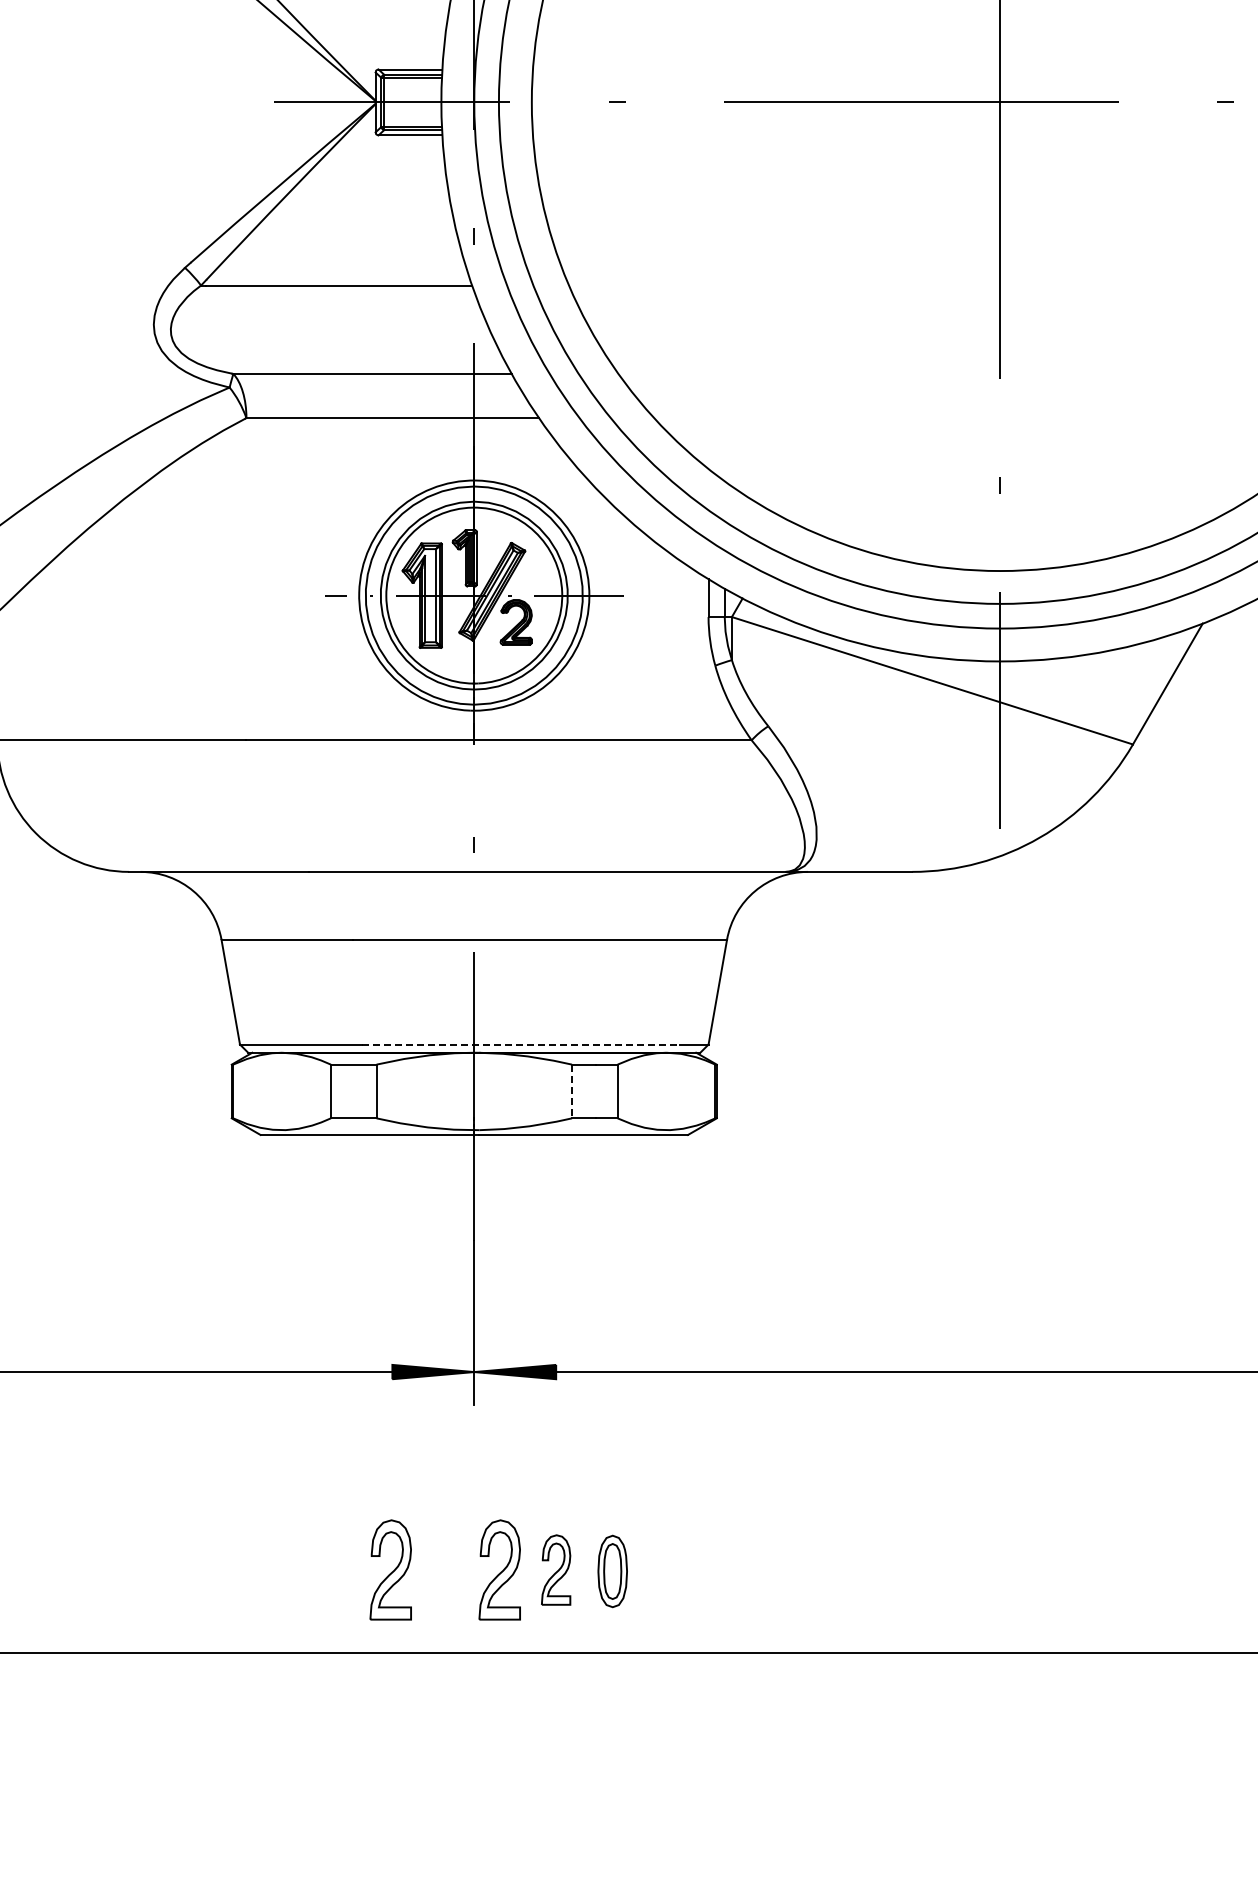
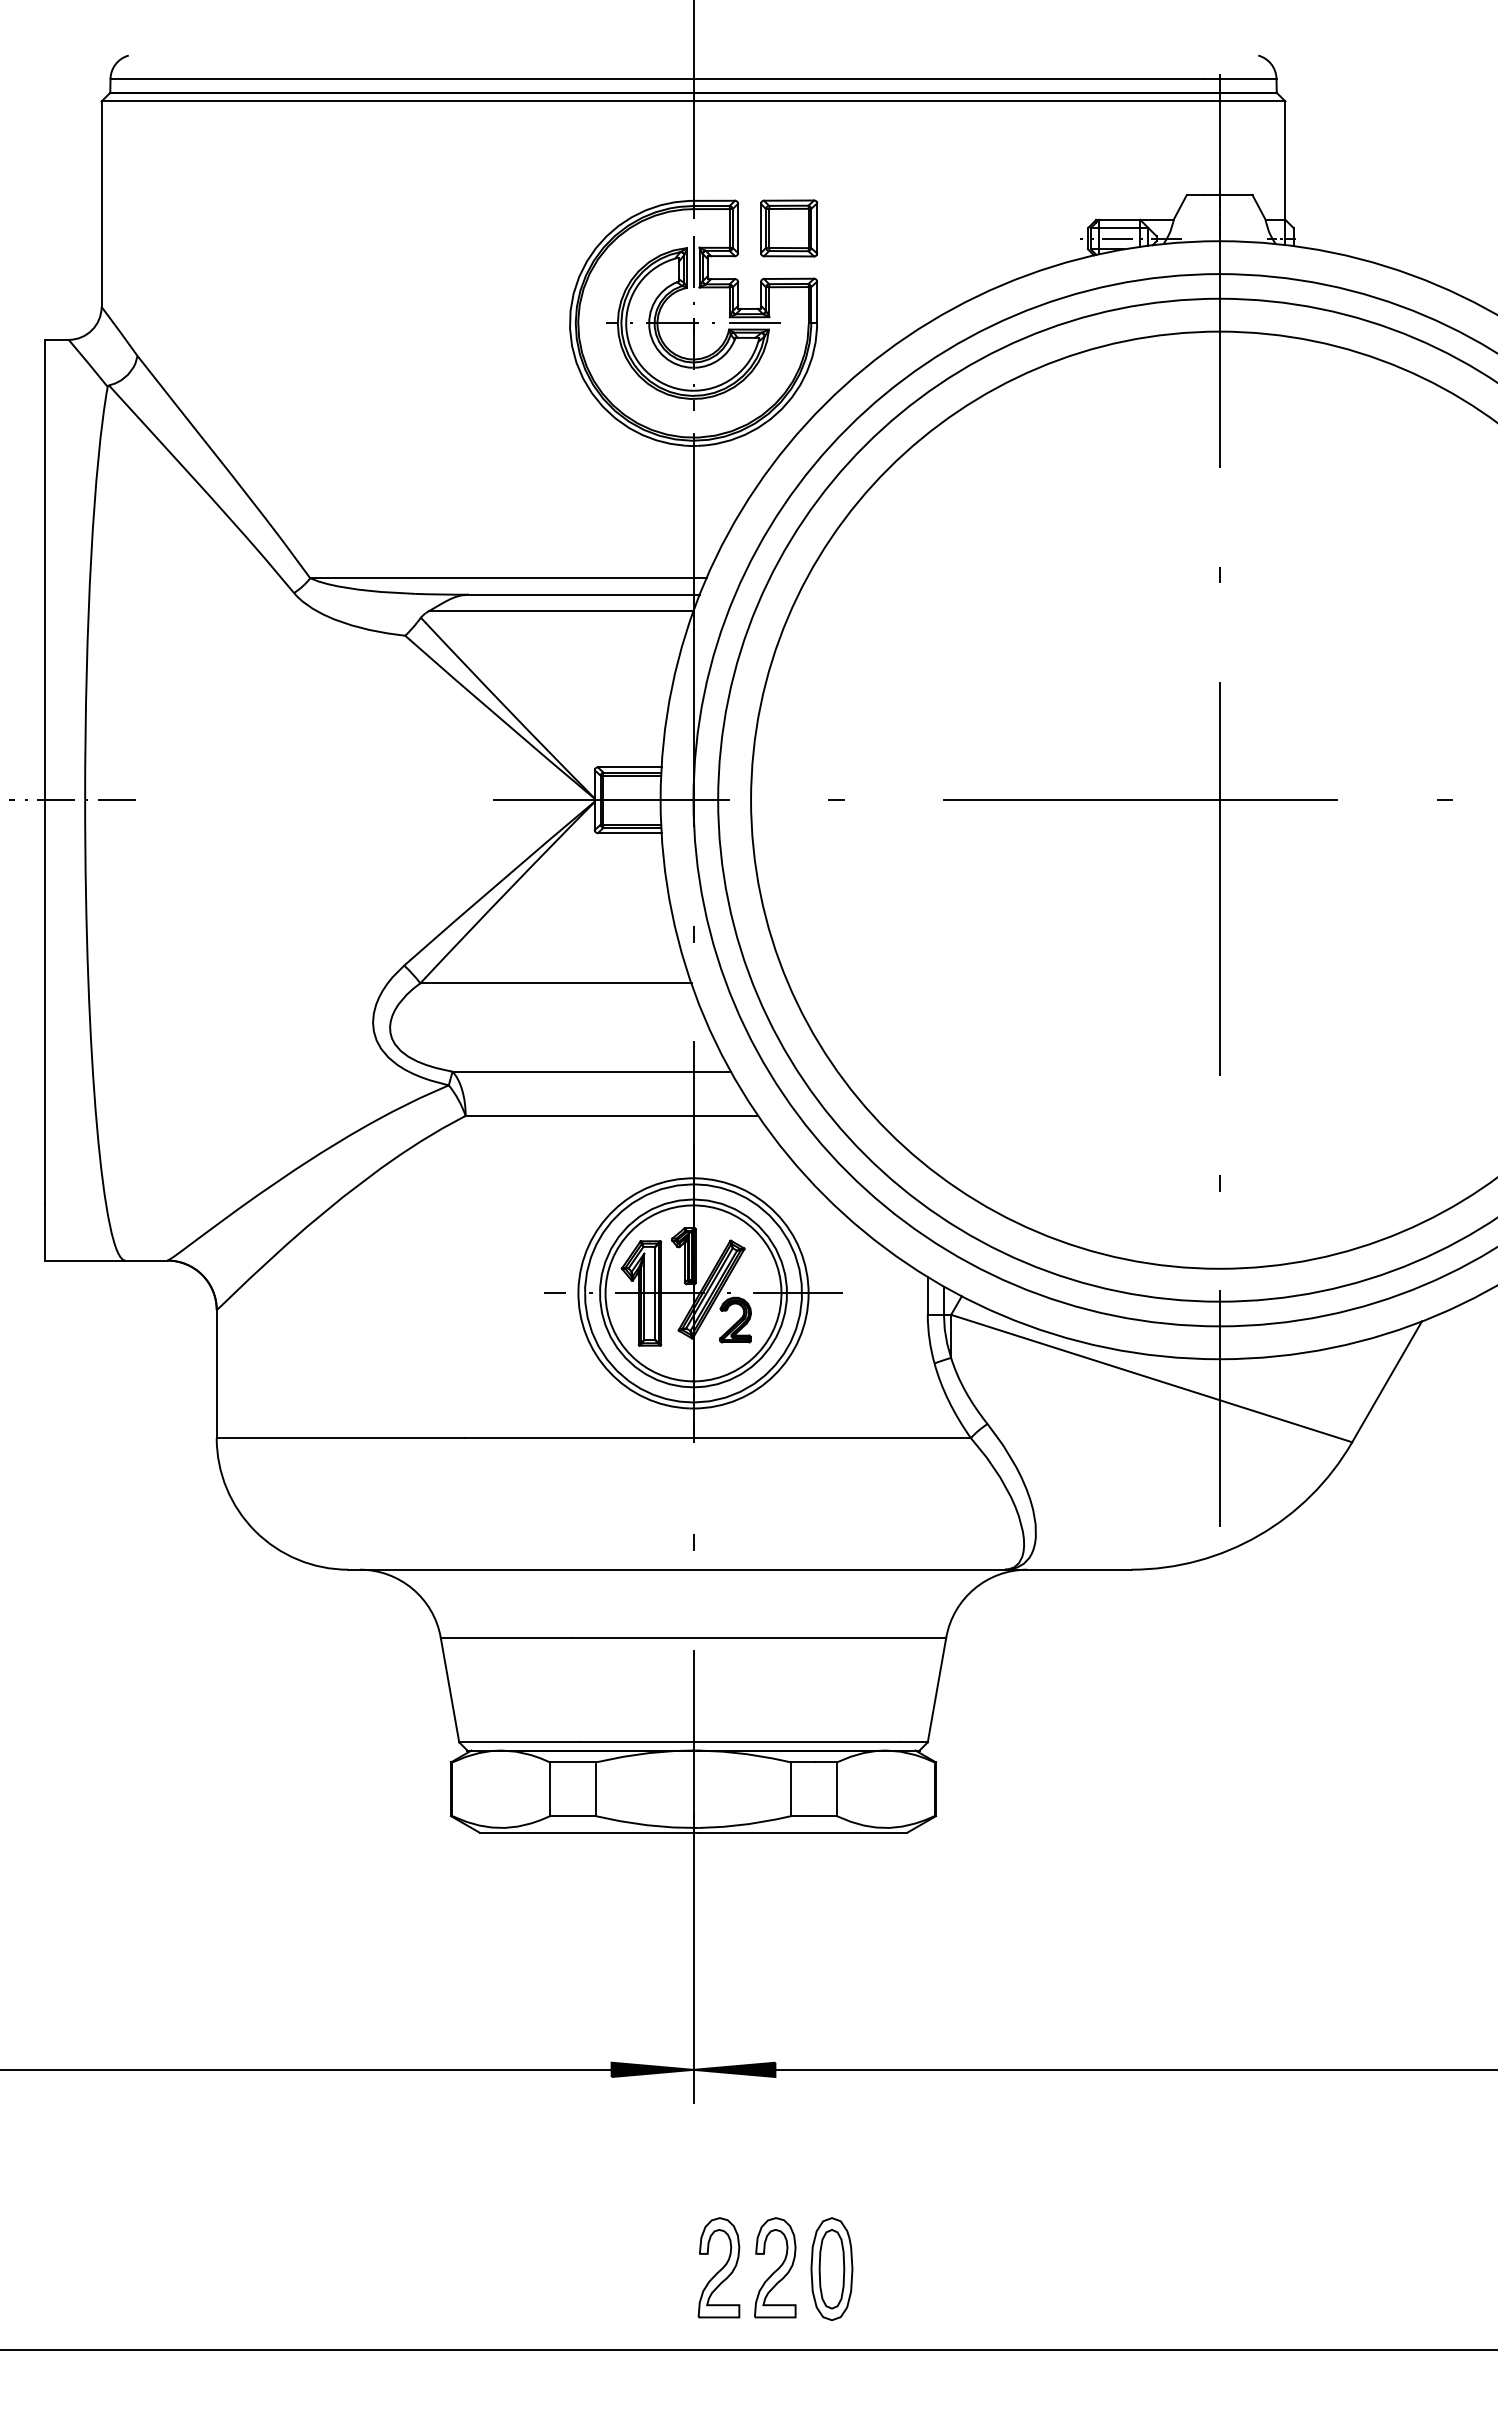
line: (521, 1044) -> (740, 1742), dashed -> solid
line: (572, 1091) -> (791, 1789), dashed -> solid
part: (390, 1569) -> (609, 2267), removed
part: (556, 1569) -> (775, 2267), size x1.43
part: (612, 1571) -> (831, 2269), size x1.43

